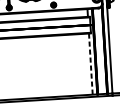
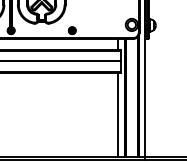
line: (91, 64) -> (118, 115), dashed -> solid

